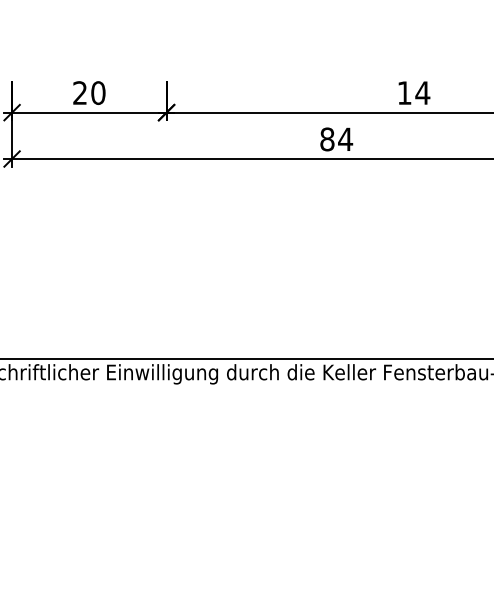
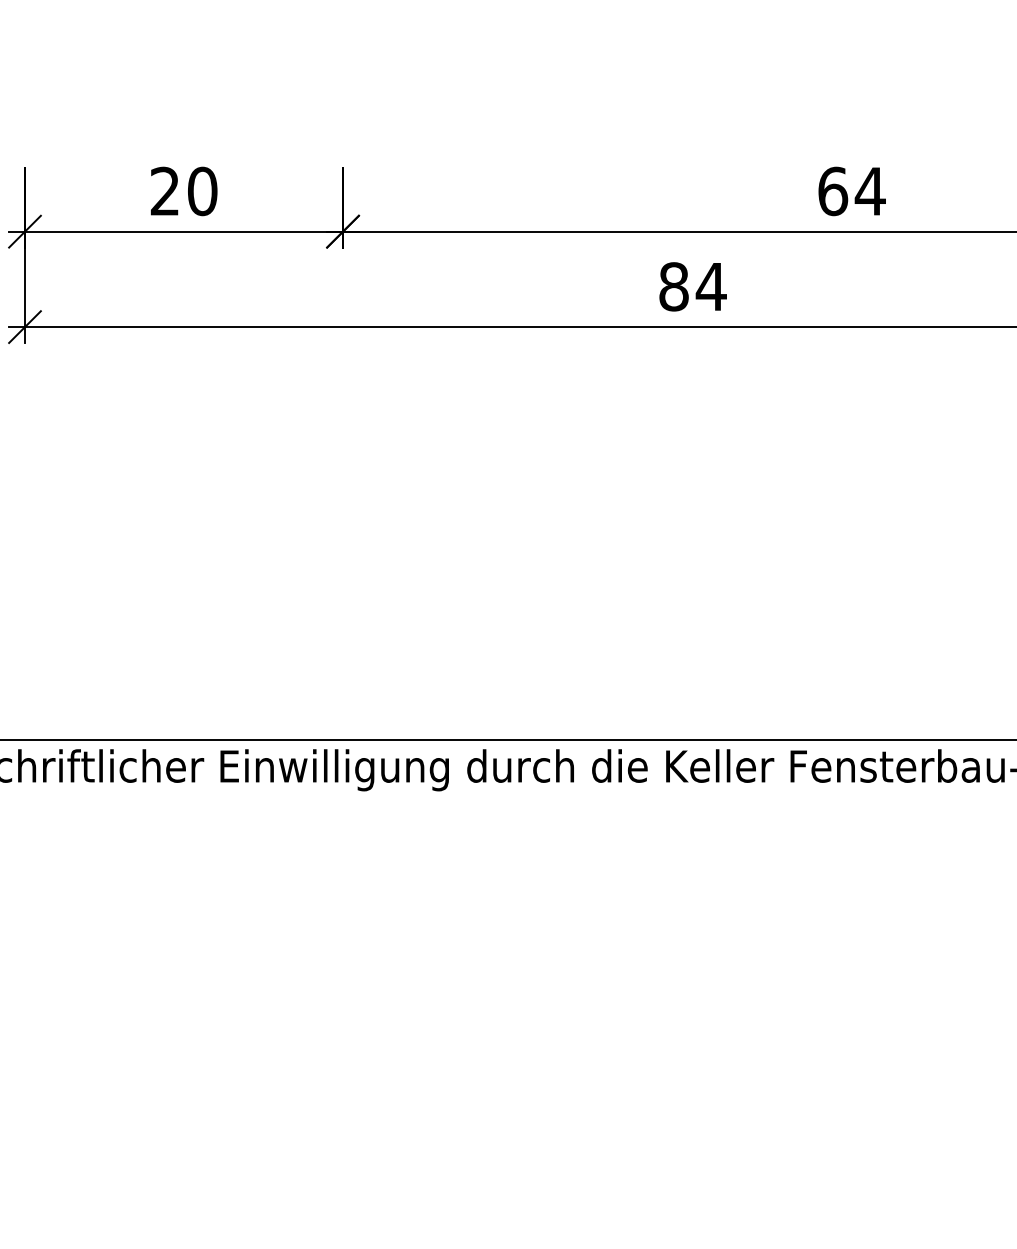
text: (404, 92) -> (832, 190), 14 -> 64

